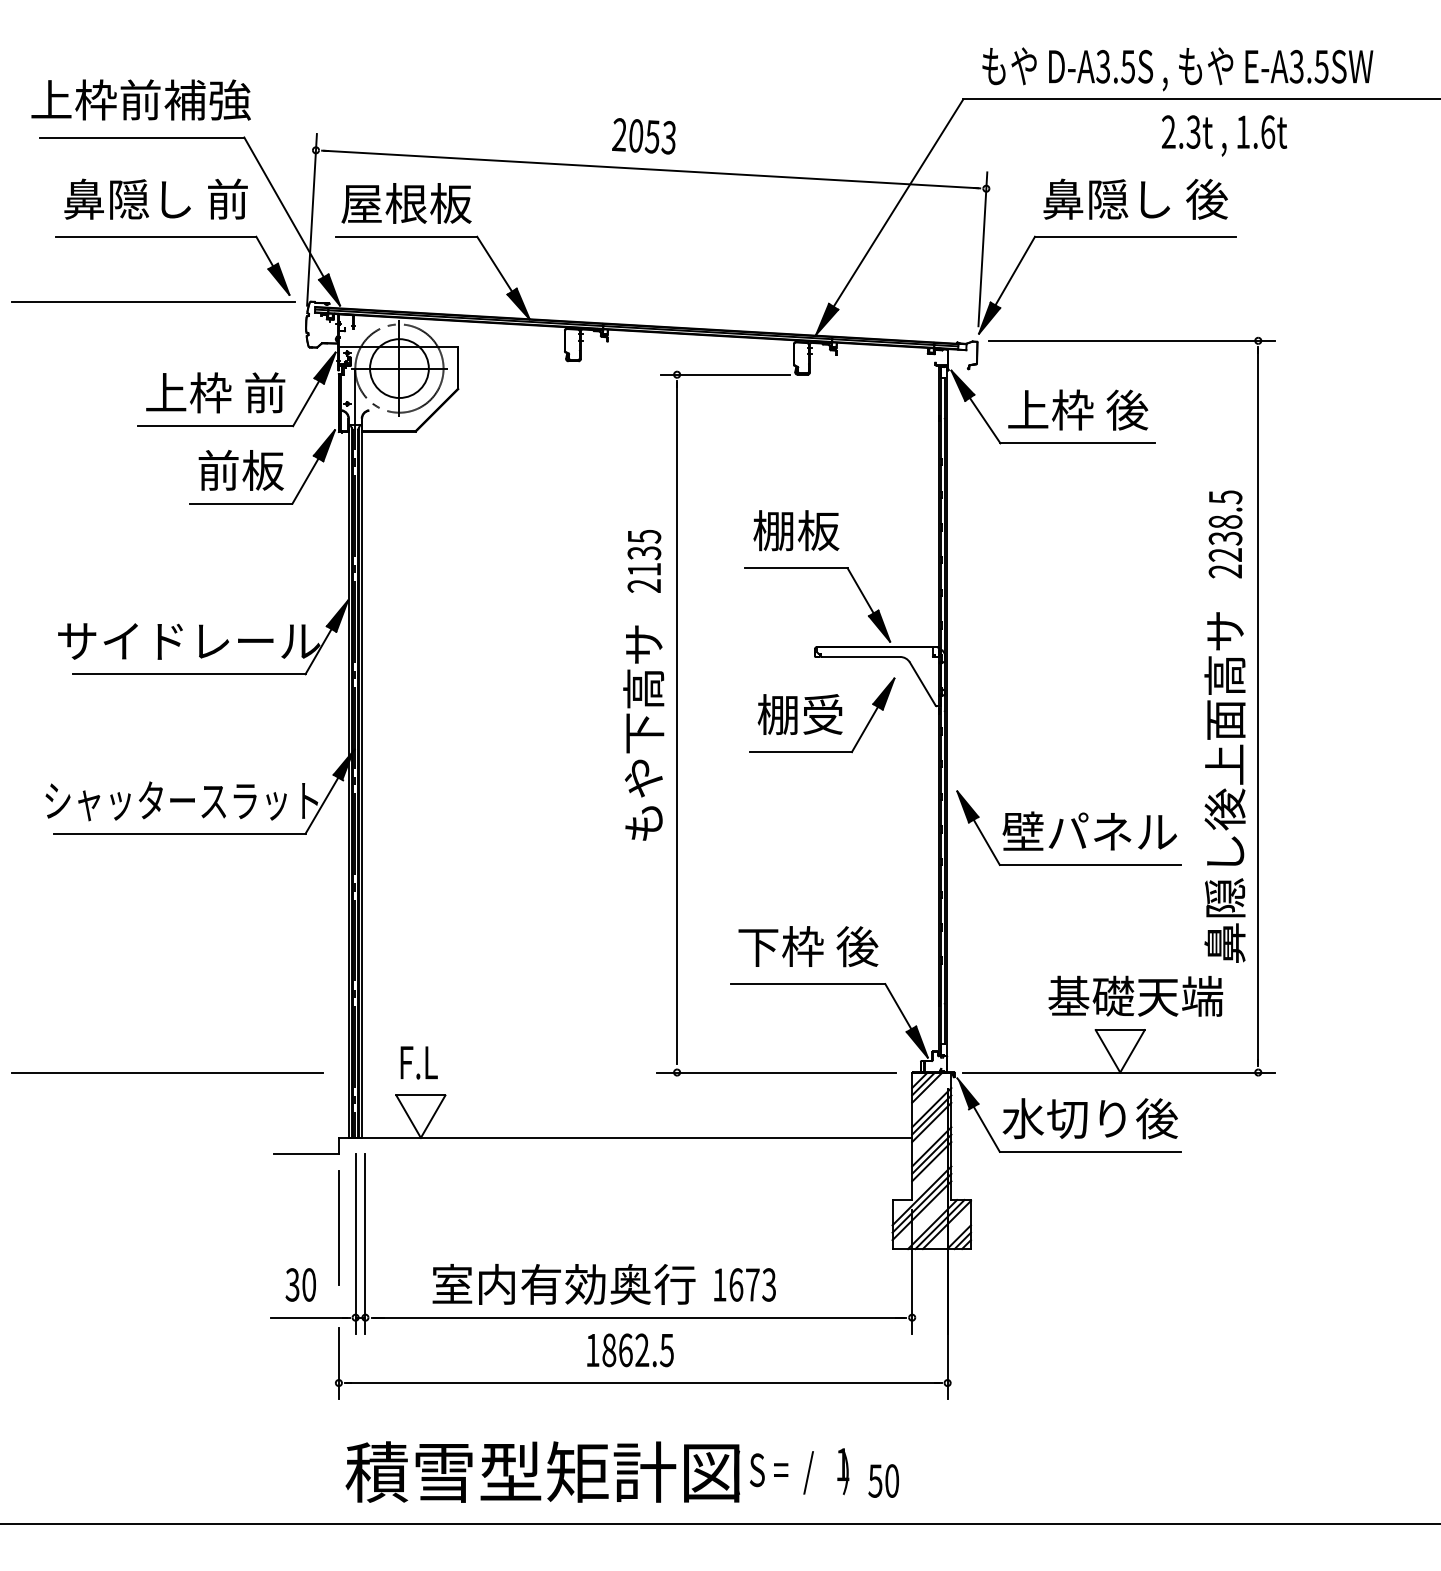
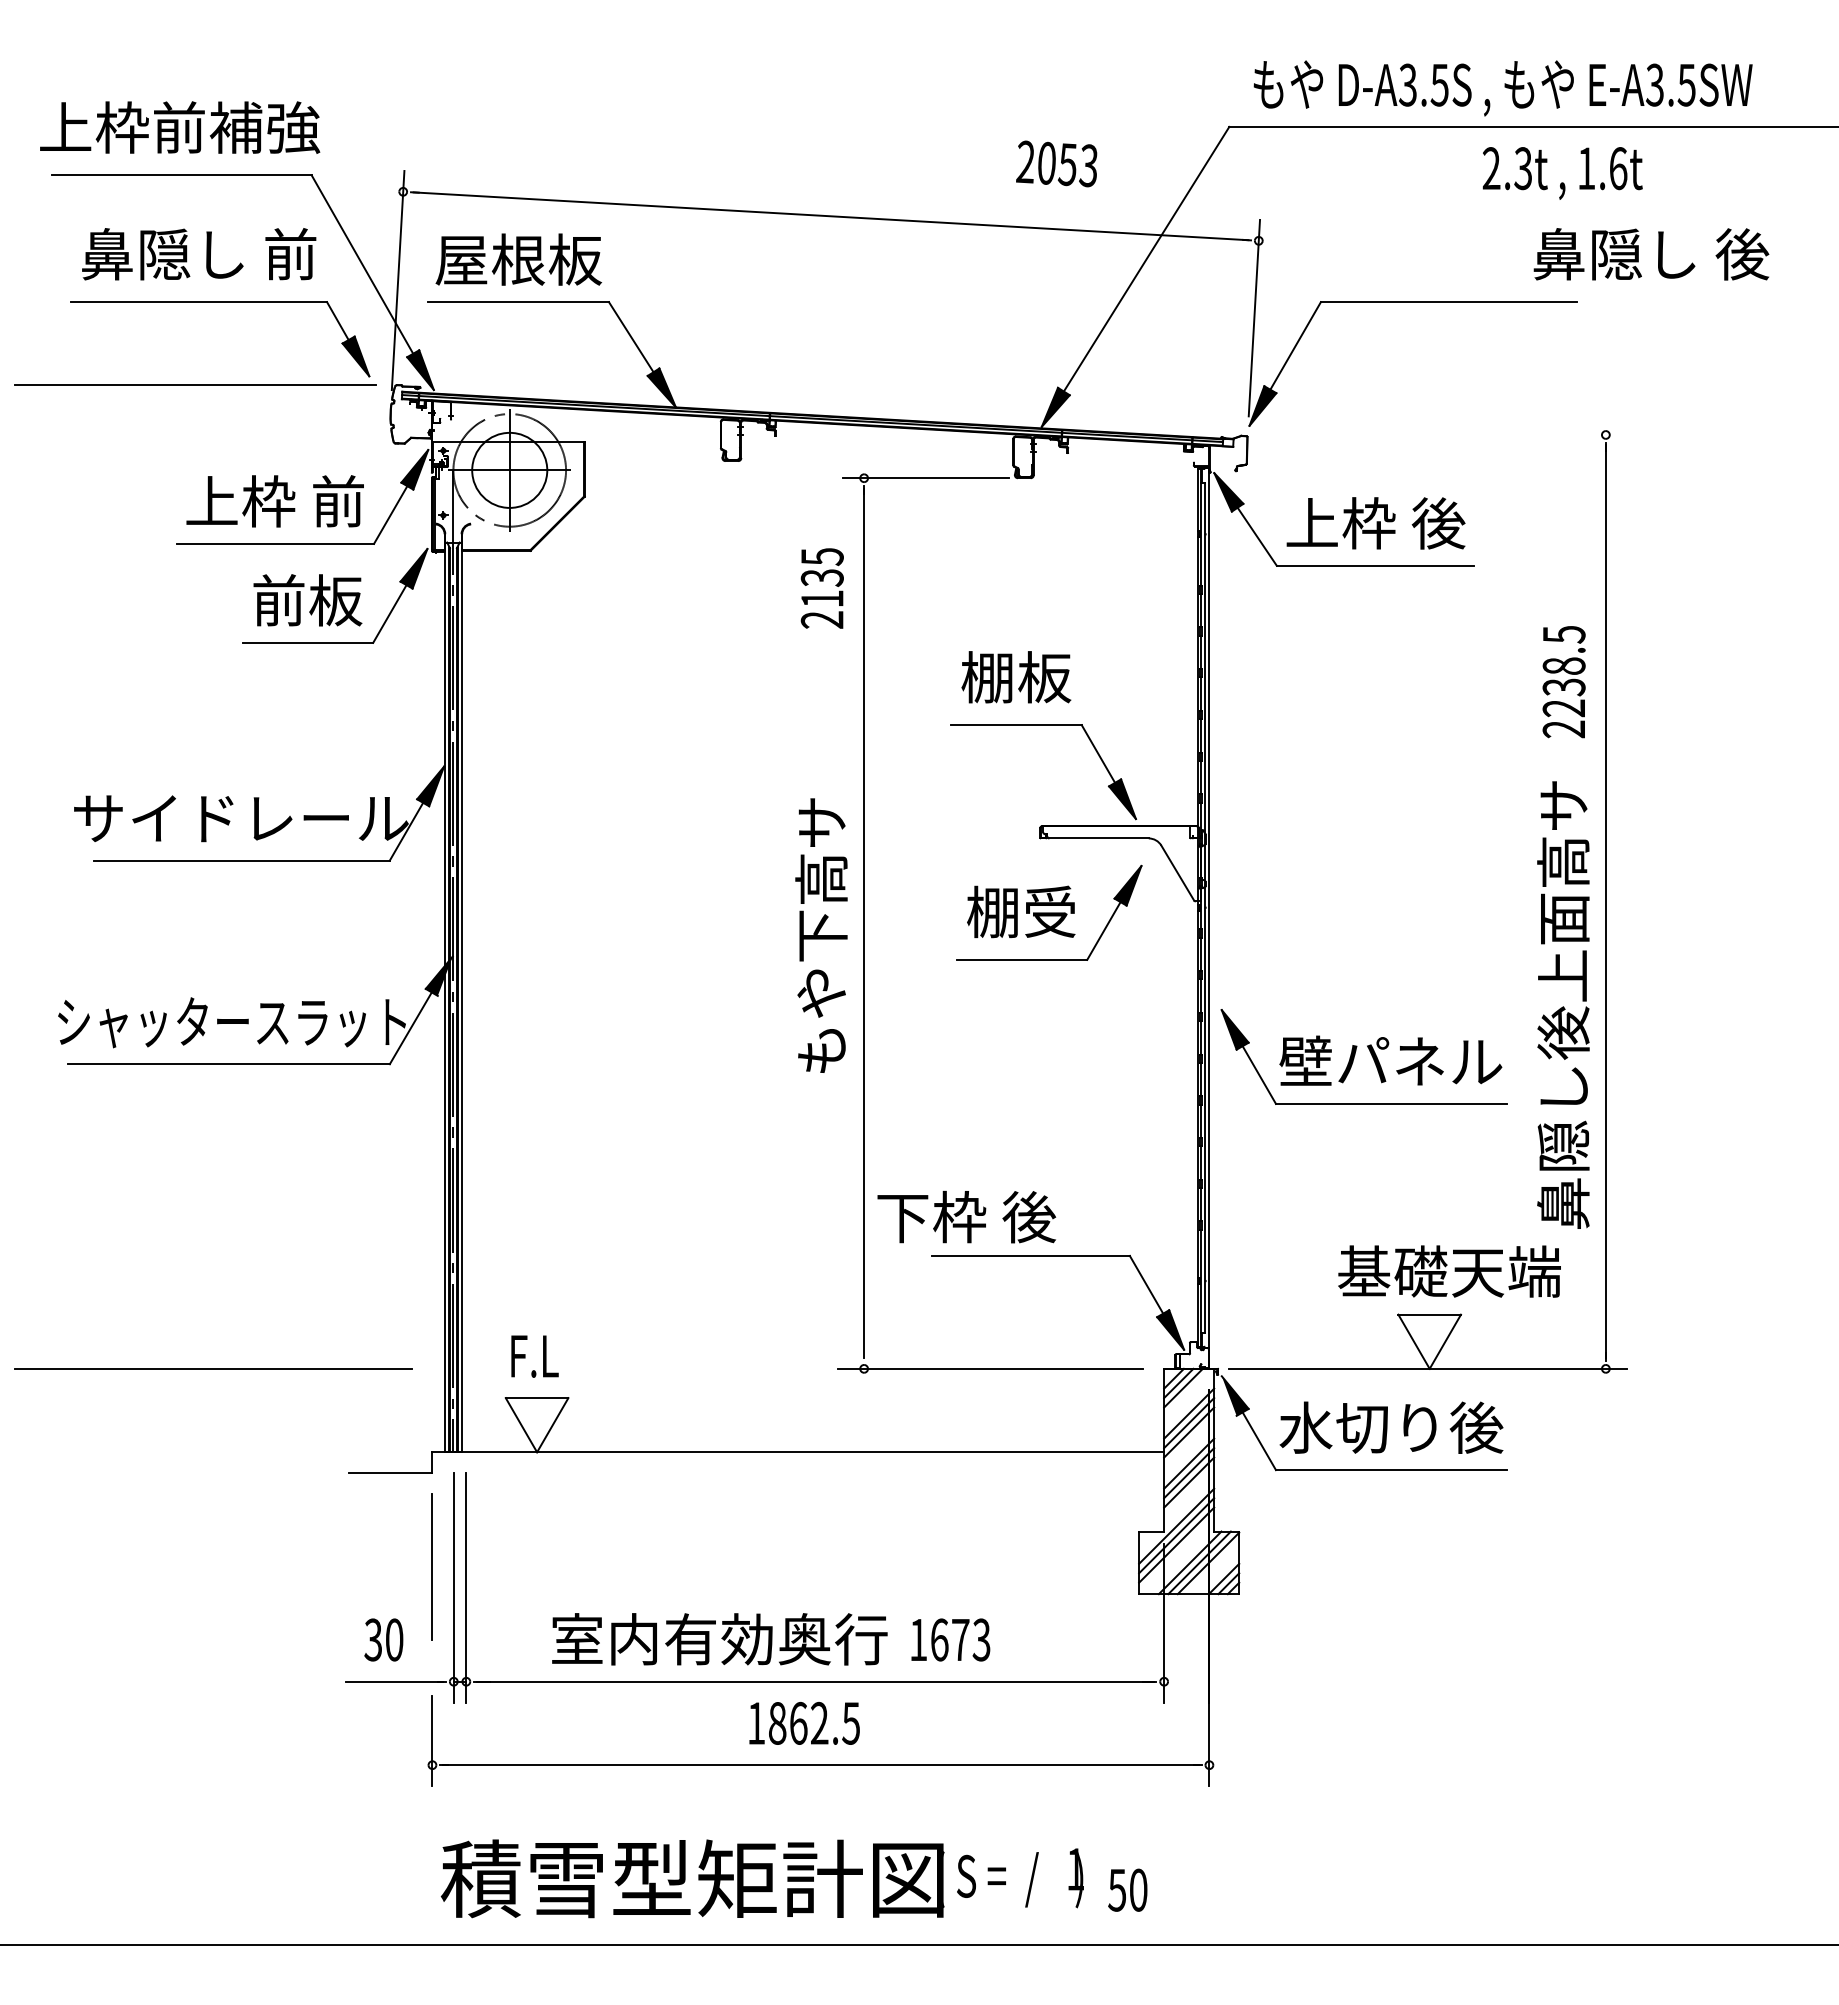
text: (643, 135) -> (1056, 163), moved
text: (1135, 199) -> (1651, 254), moved
line: (1131, 340) -> (1444, 434), removed
text: (643, 561) -> (821, 588), moved
text: (808, 946) -> (966, 1216), moved

